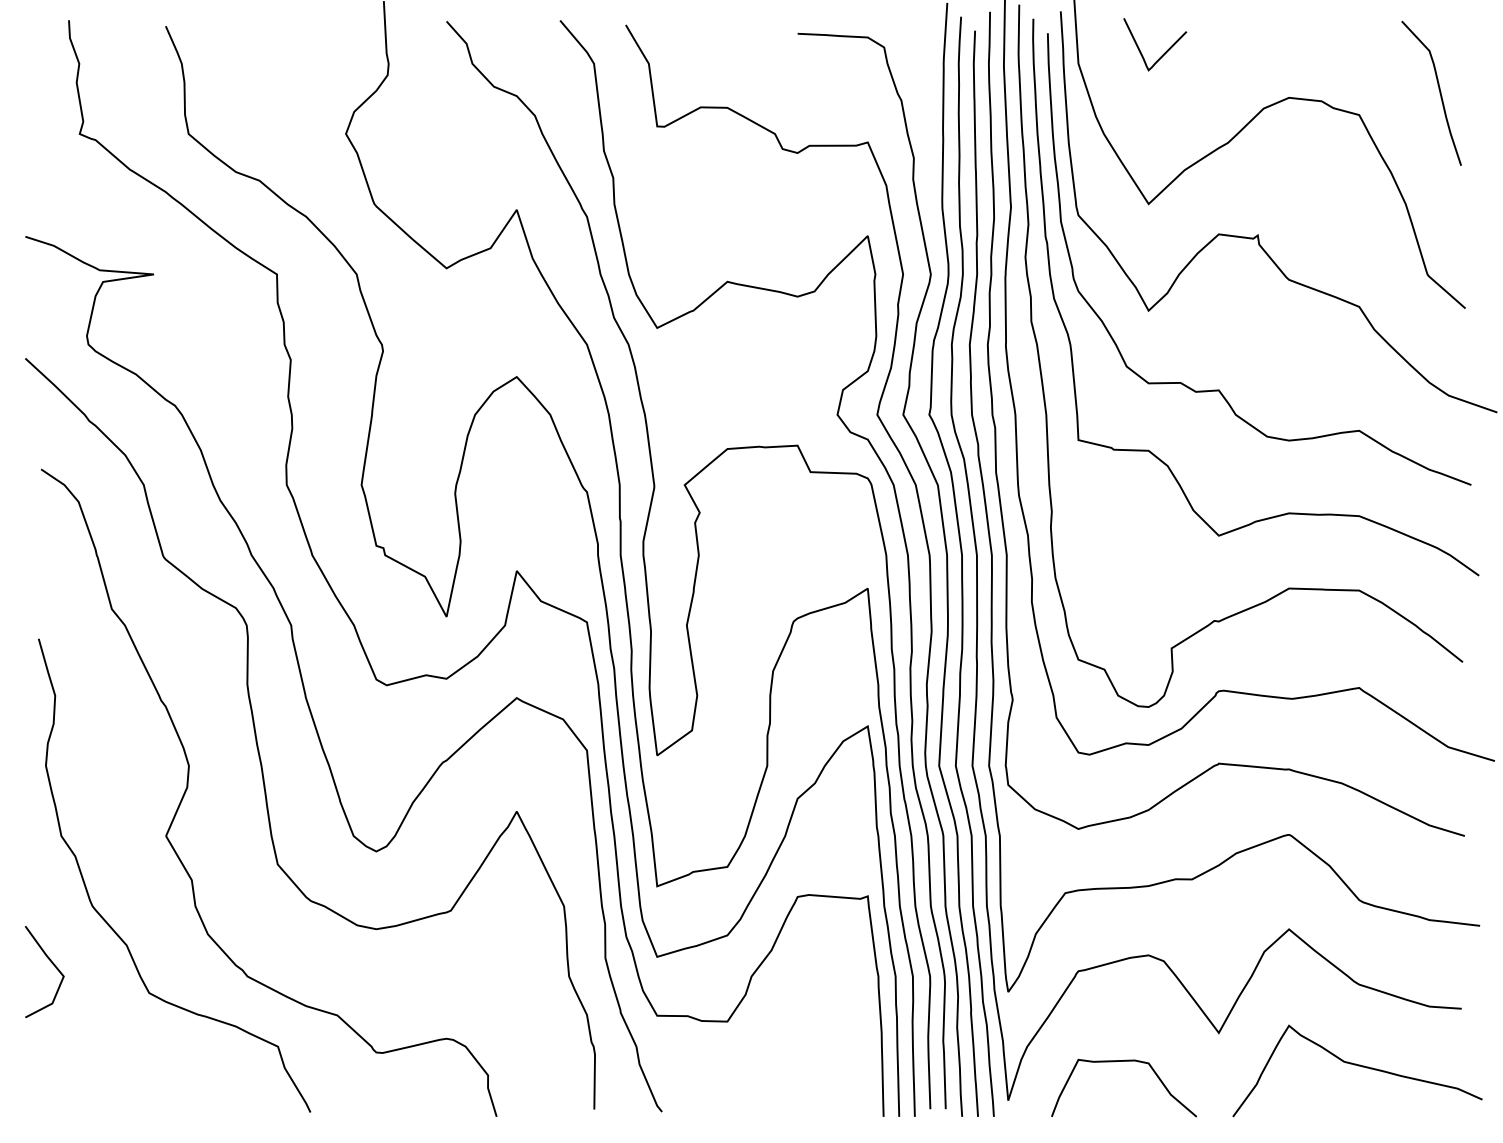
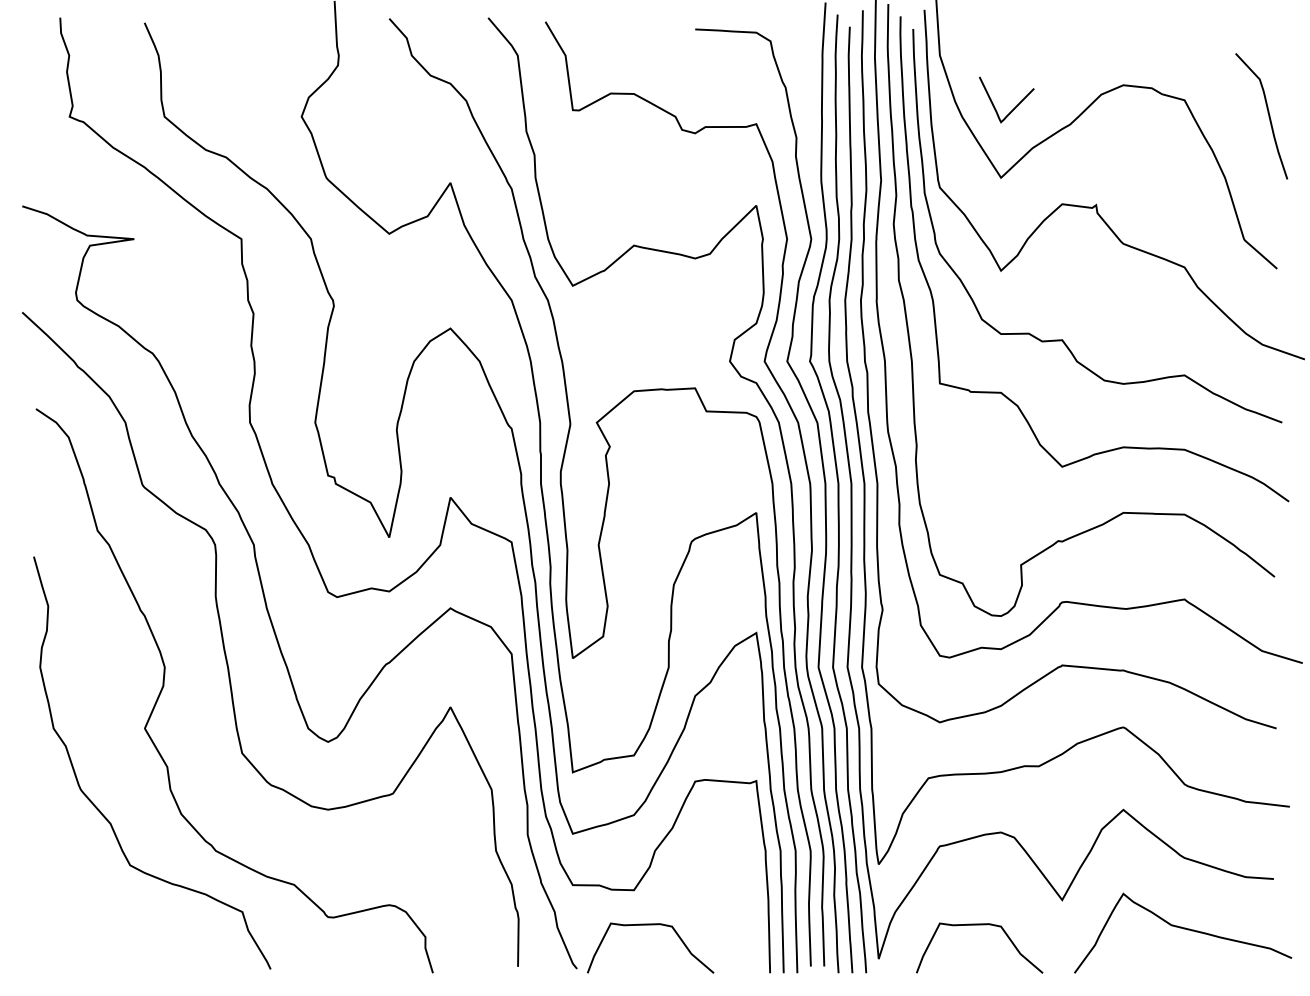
curve: (1164, 53) -> (1014, 107), moved
curve: (1438, 90) -> (1267, 113), moved
line: (52, 964) -> (45, 840), removed
curve: (746, 1062) -> (650, 925), added

